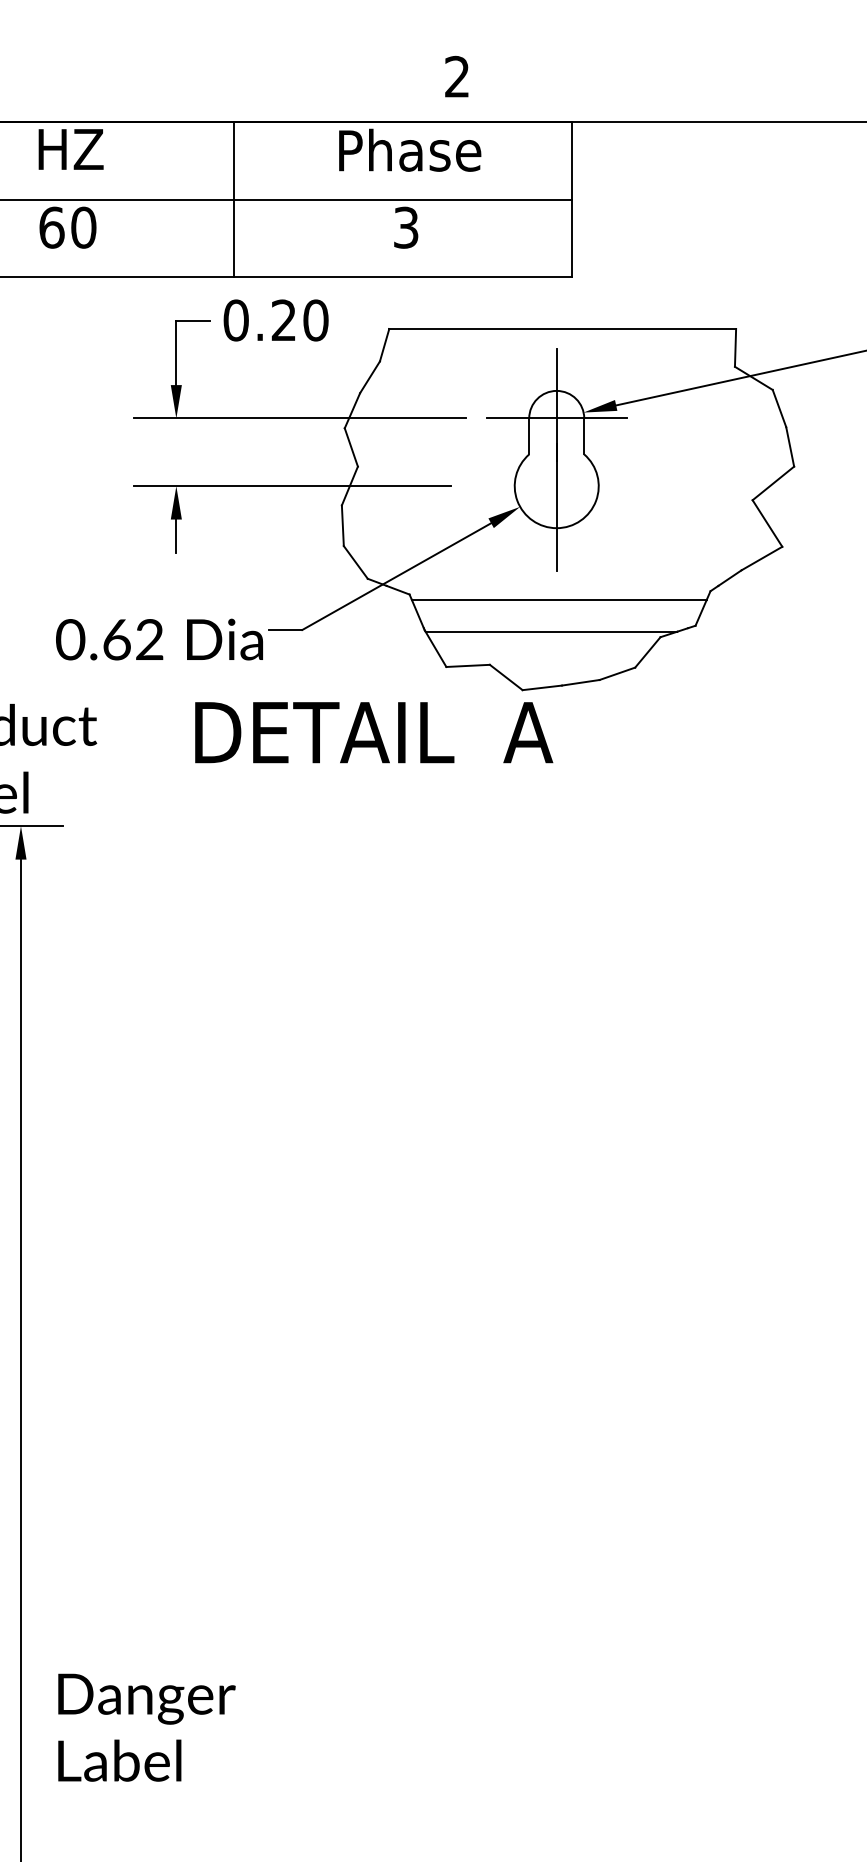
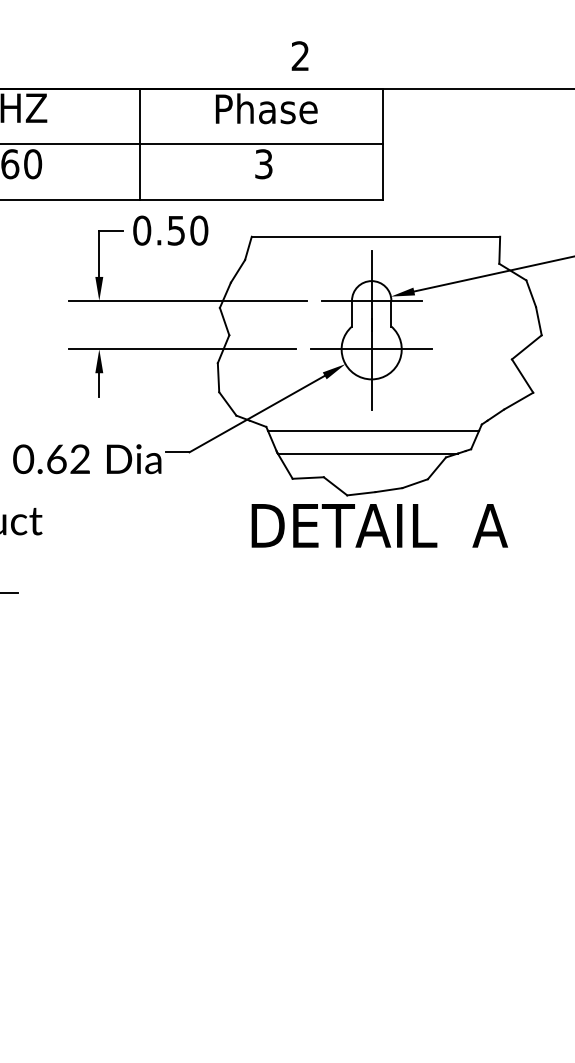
text: (283, 320) -> (176, 230), 0.20 -> 0.50
line: (556, 486) -> (371, 349), added
text: (374, 732) -> (380, 525), moved

